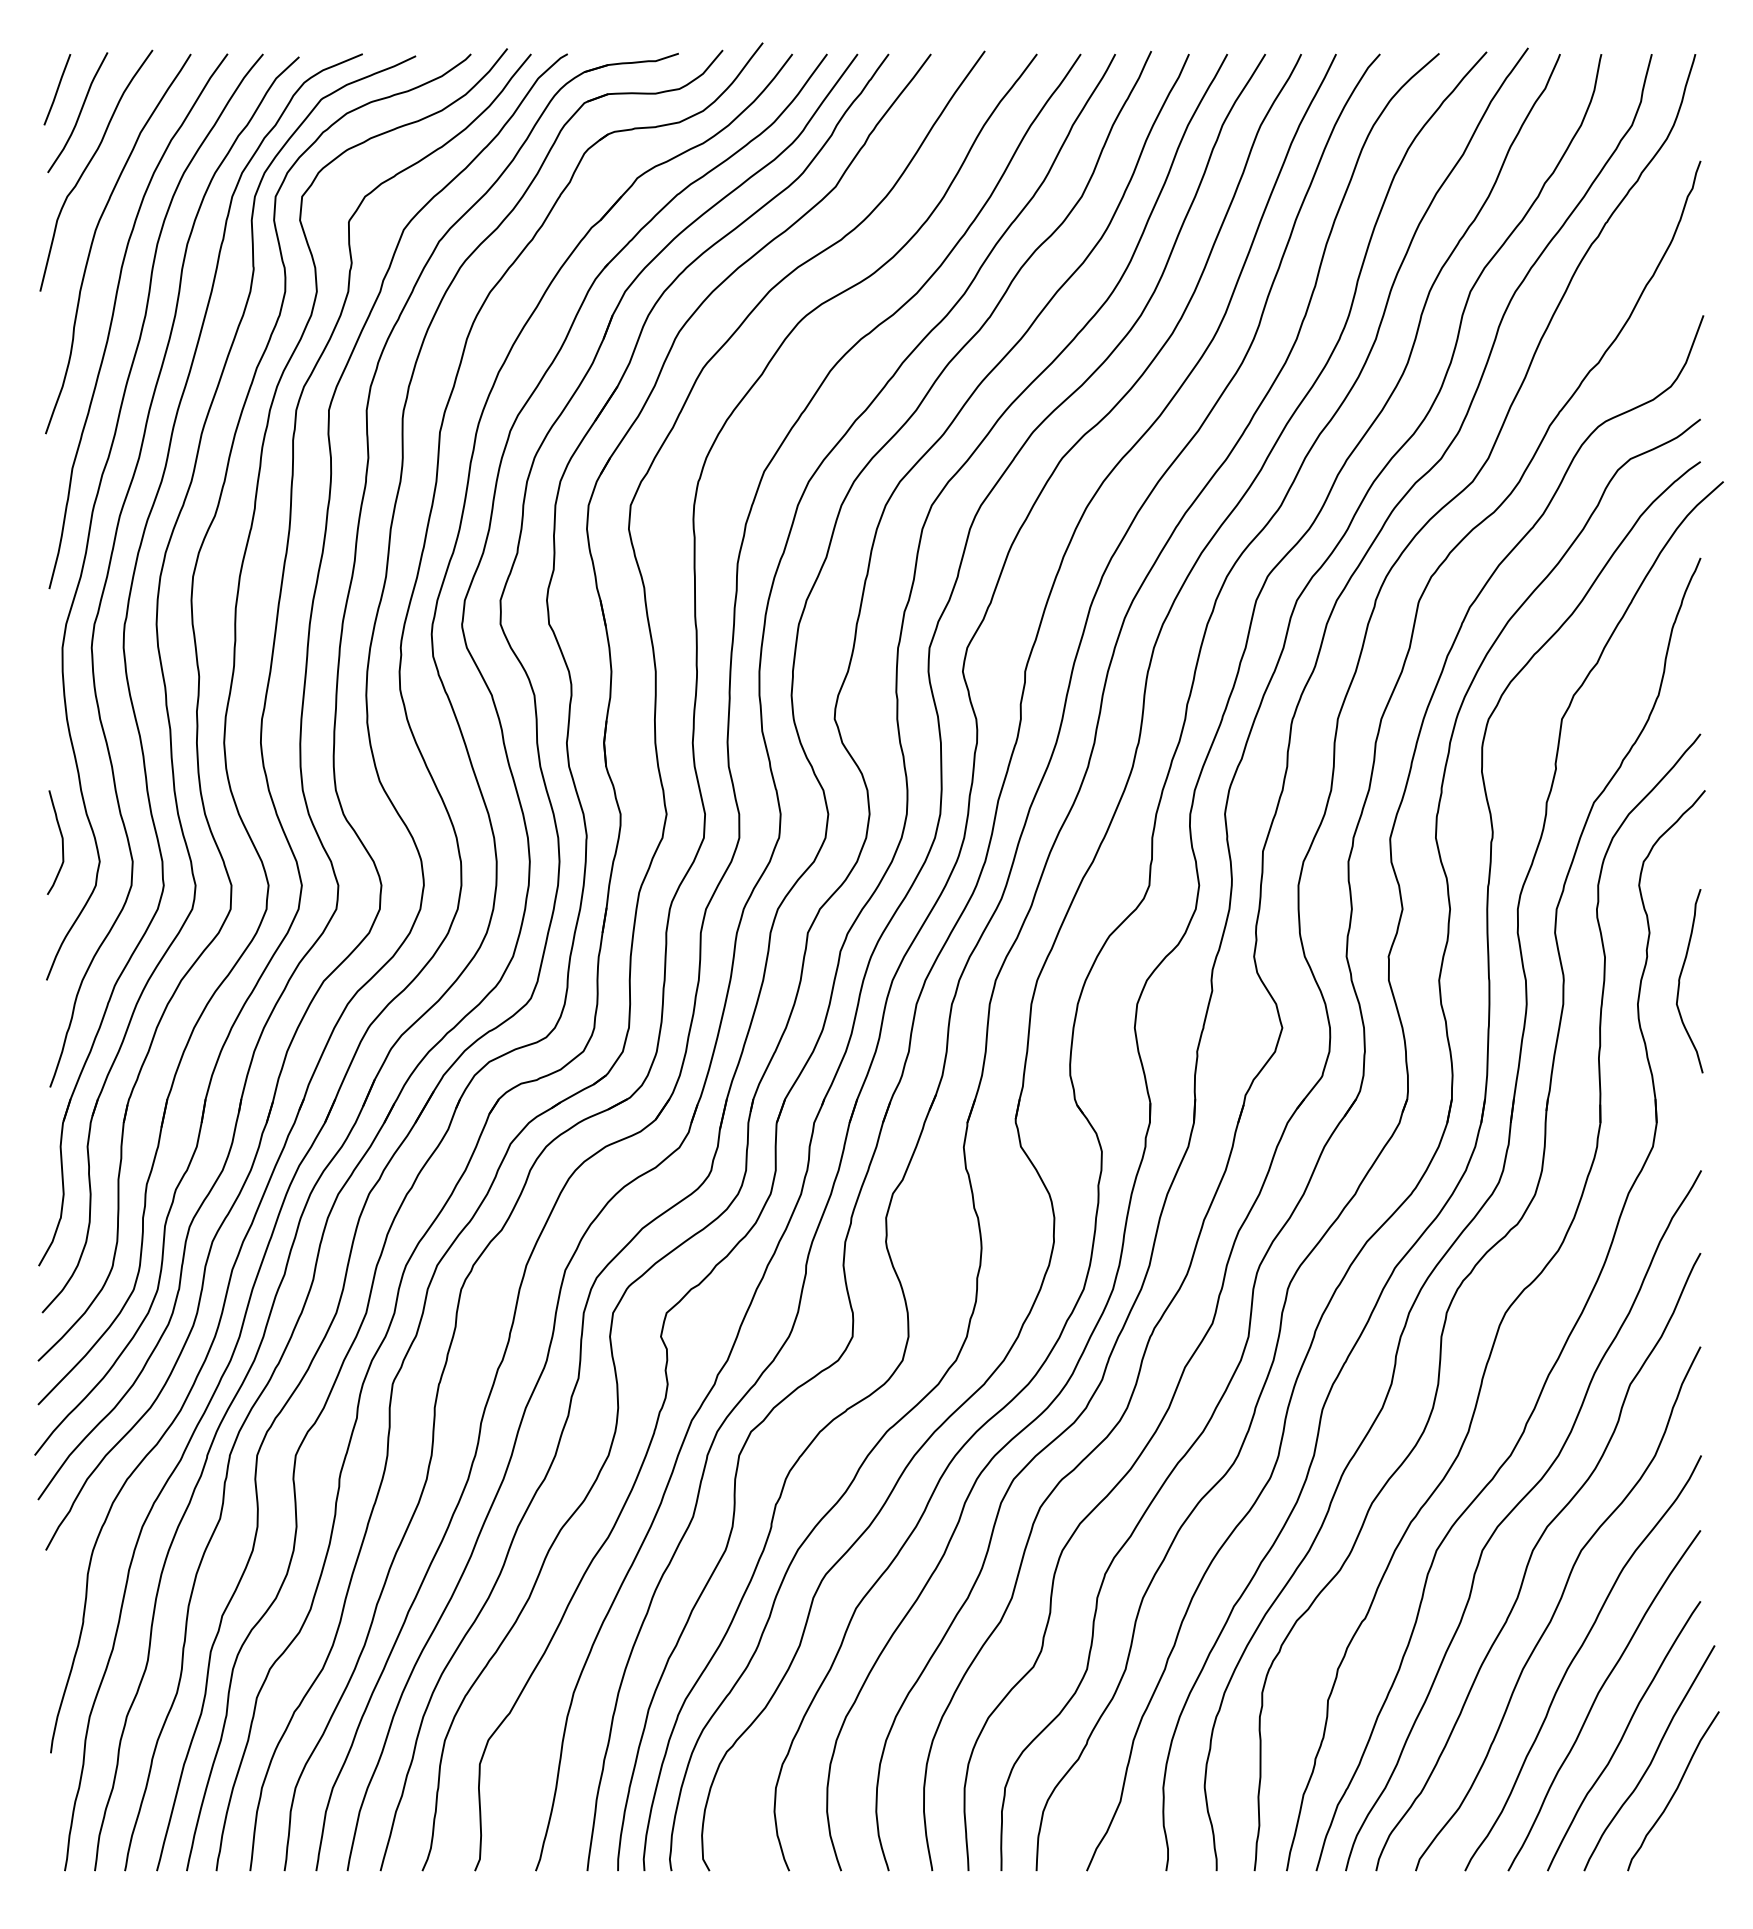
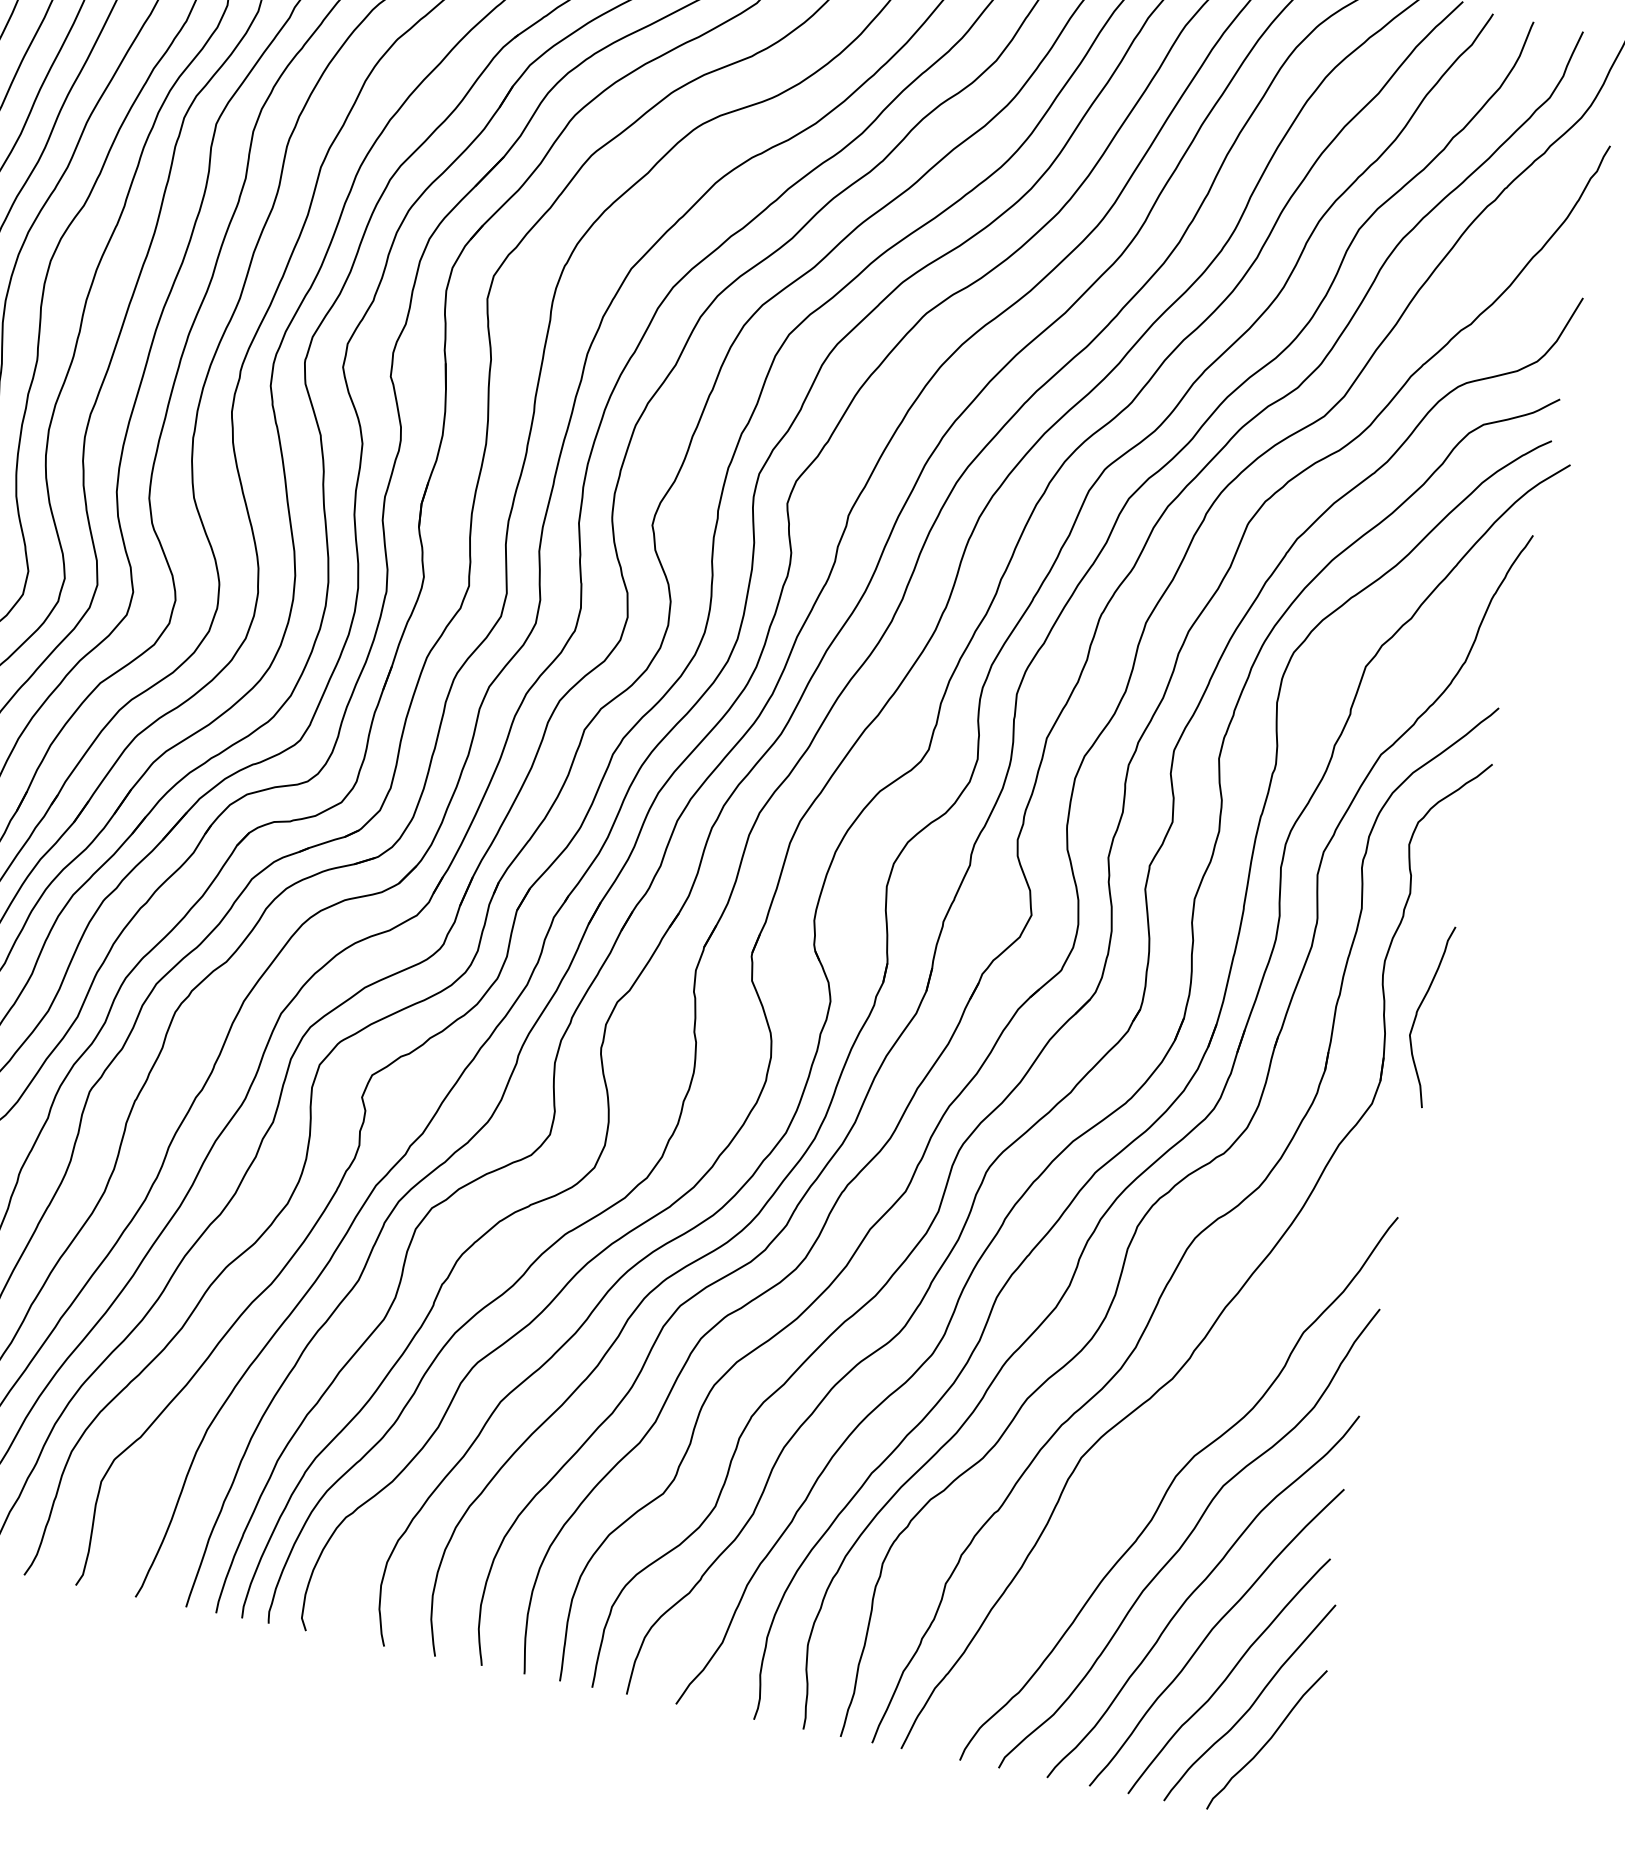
curve: (1680, 981) -> (1417, 1013), moved
curve: (1513, 1510) -> (1164, 1433), removed

